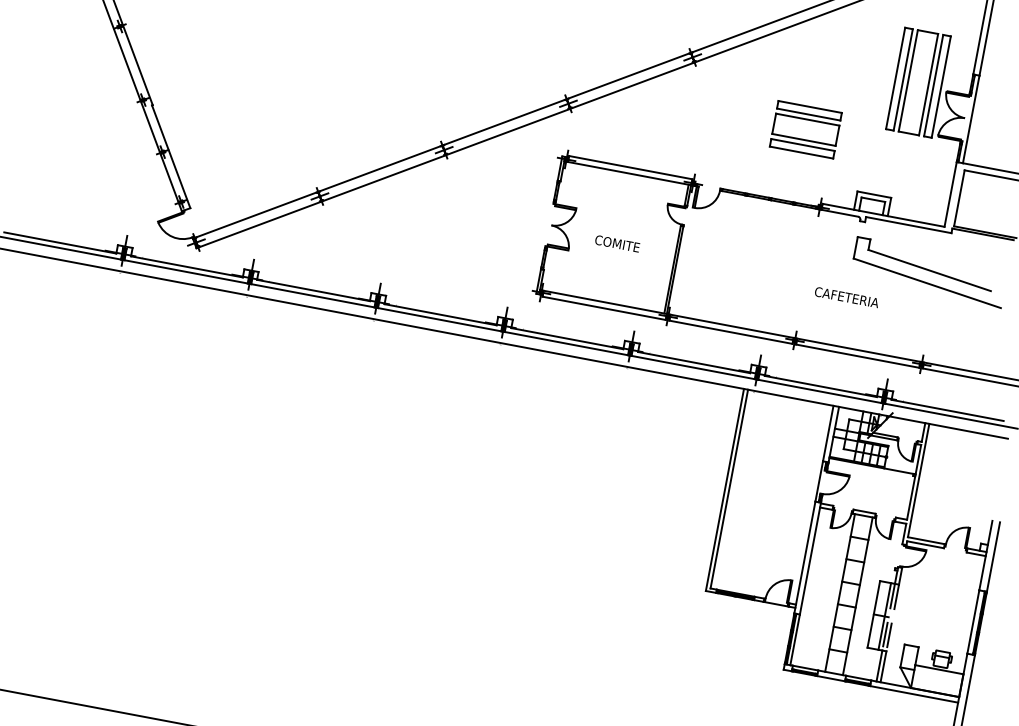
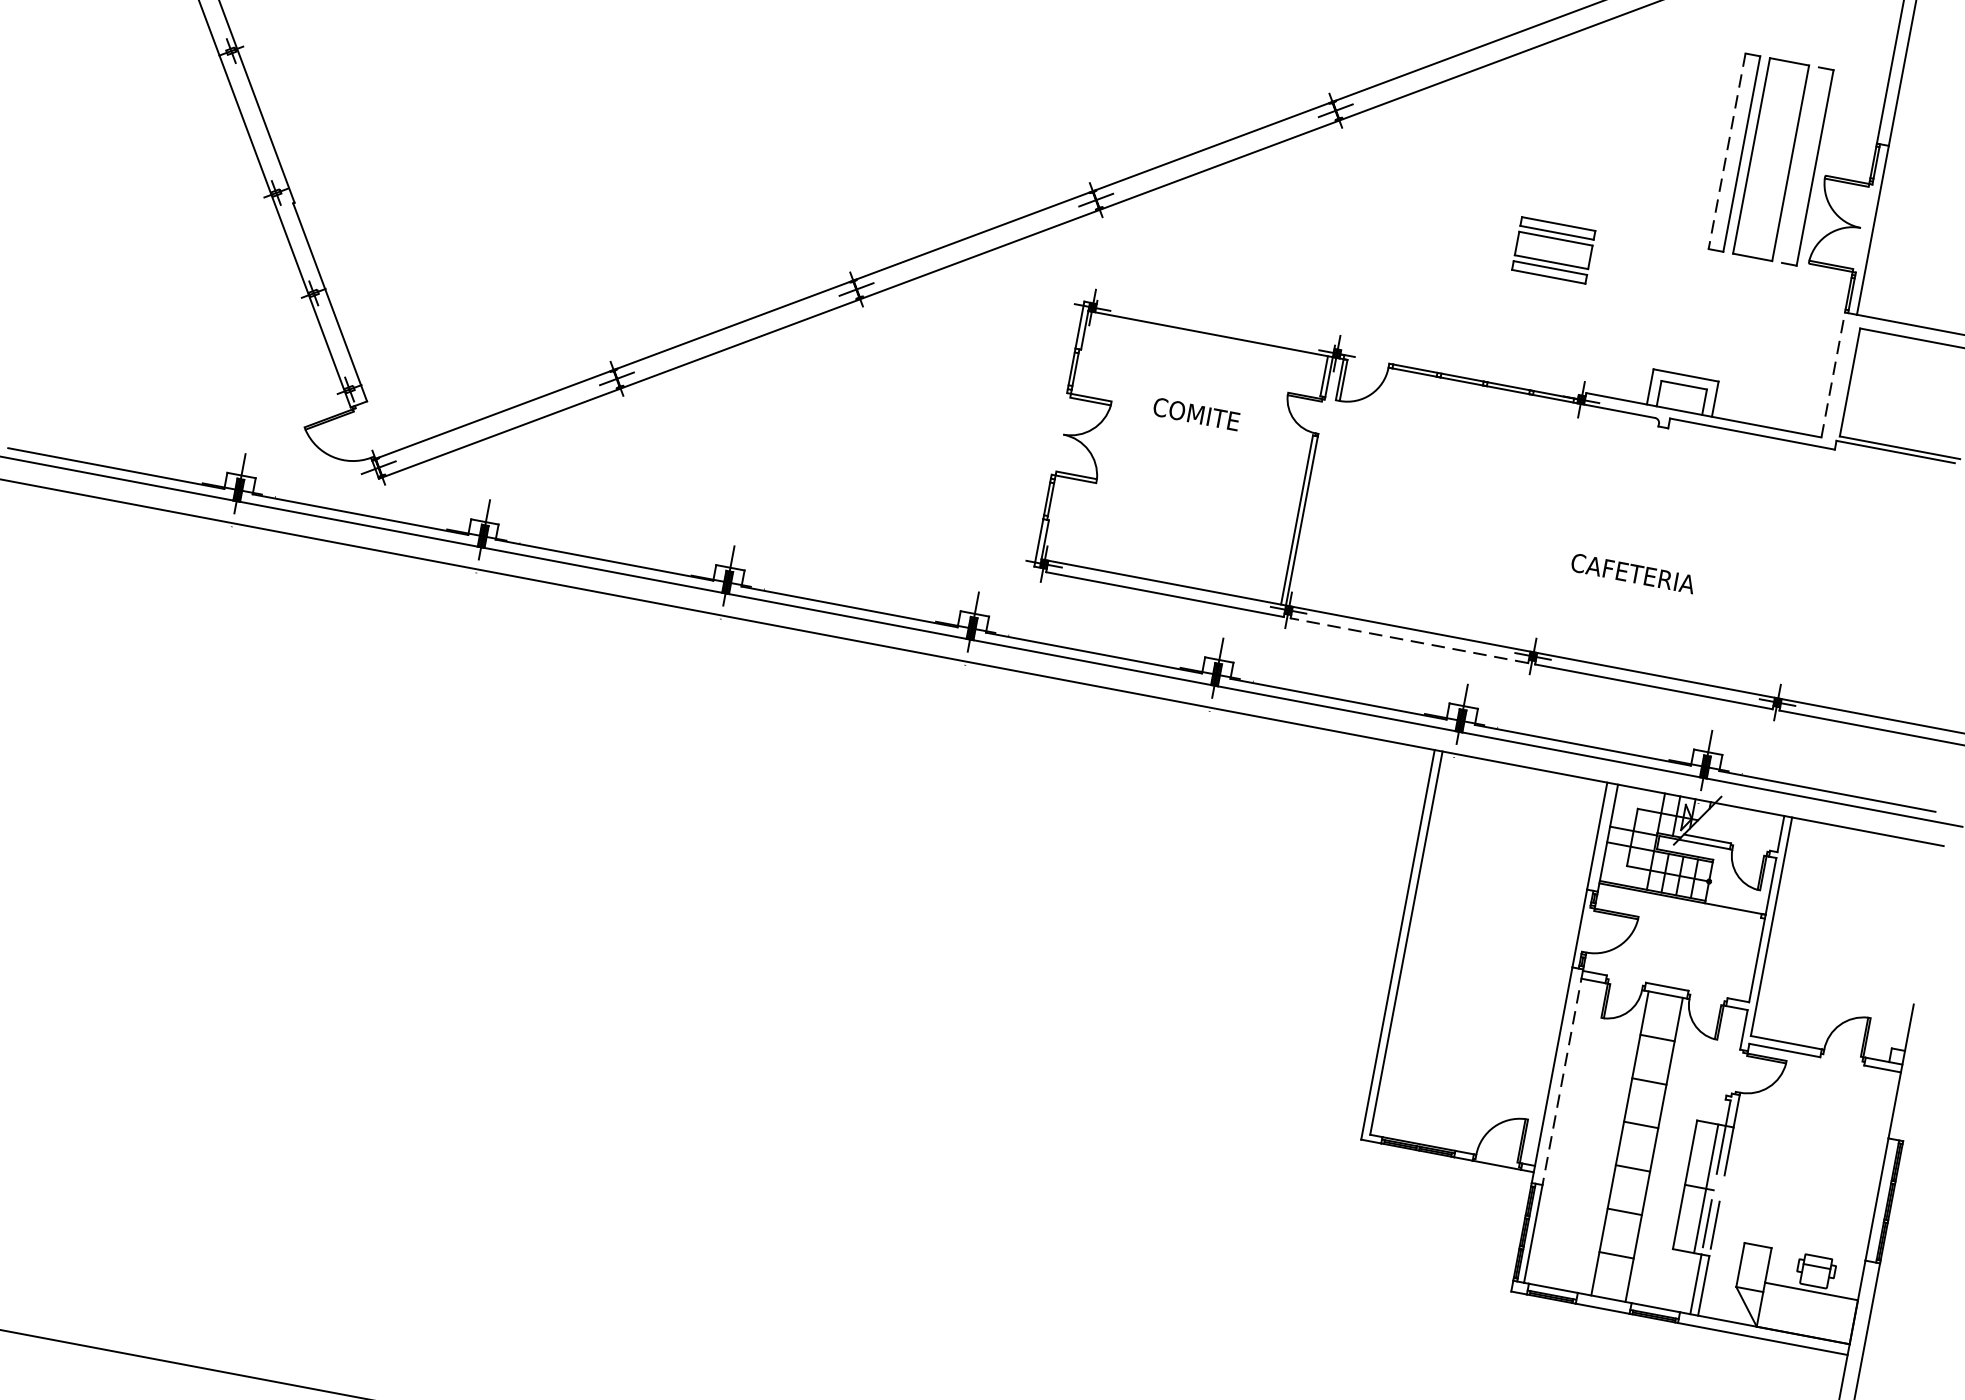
line: (895, 78) -> (1726, 151), solid -> dashed
line: (933, 85) -> (1800, 164), removed
part: (805, 129) -> (1553, 249), size x0.6
line: (630, 167) -> (1215, 322), removed
line: (950, 194) -> (1832, 375), solid -> dashed
text: (617, 243) -> (1196, 413), moved
part: (926, 272) -> (1786, 525), removed
line: (730, 332) -> (1408, 641), solid -> dashed
line: (993, 556) -> (1915, 1073), removed
line: (810, 558) -> (1562, 1077), solid -> dashed

